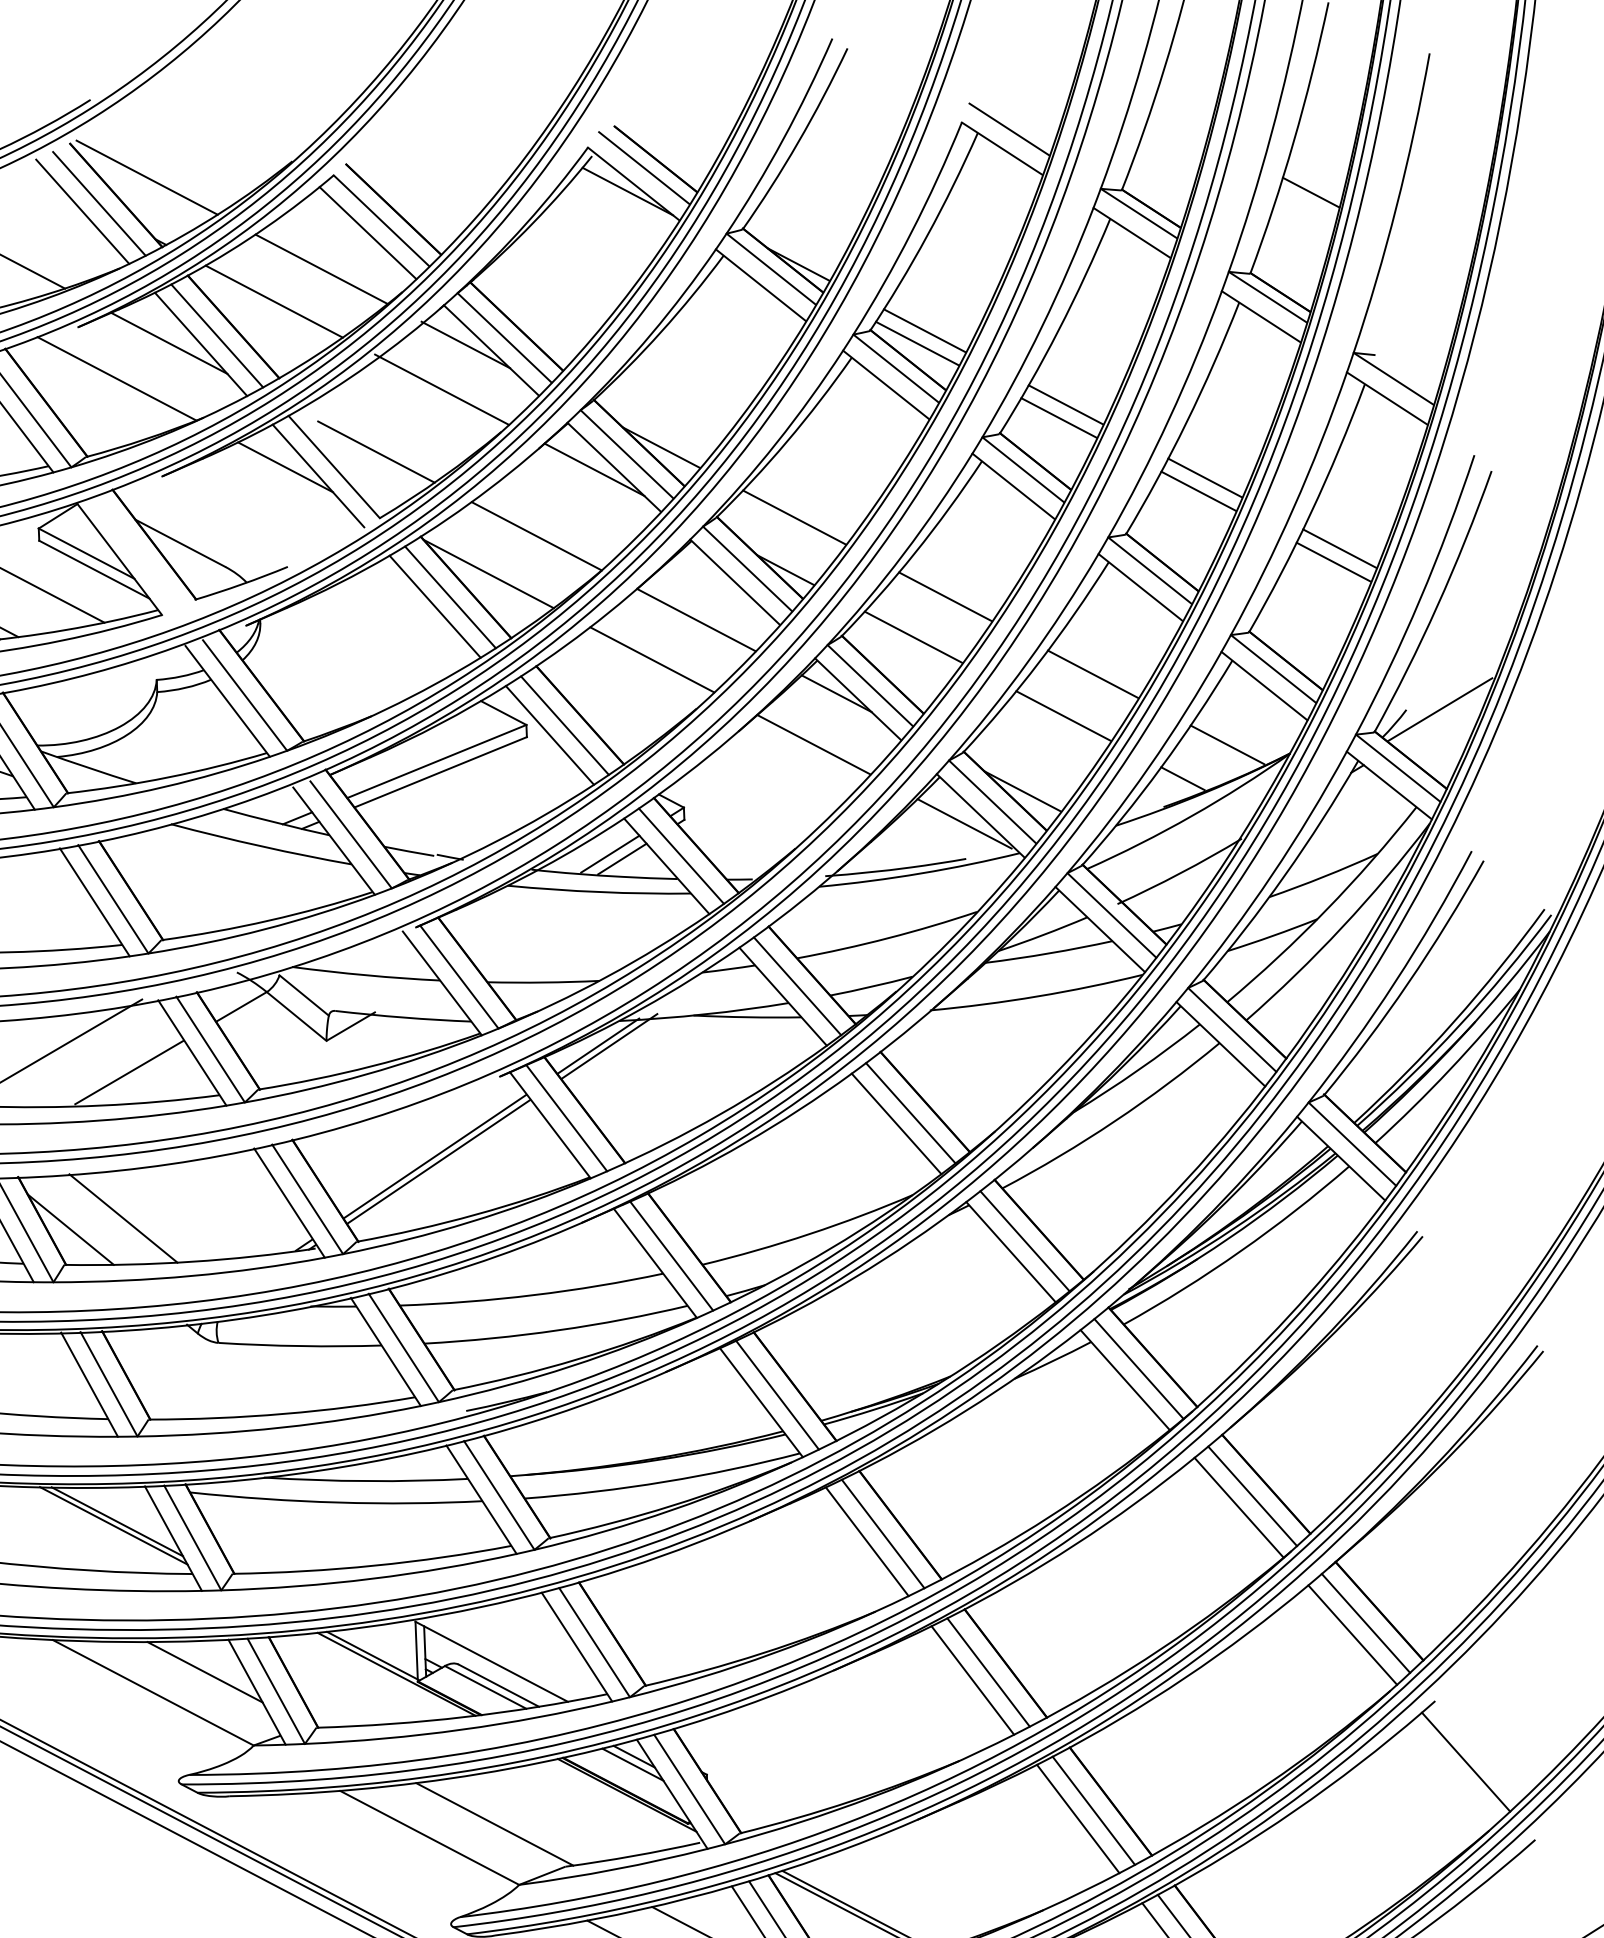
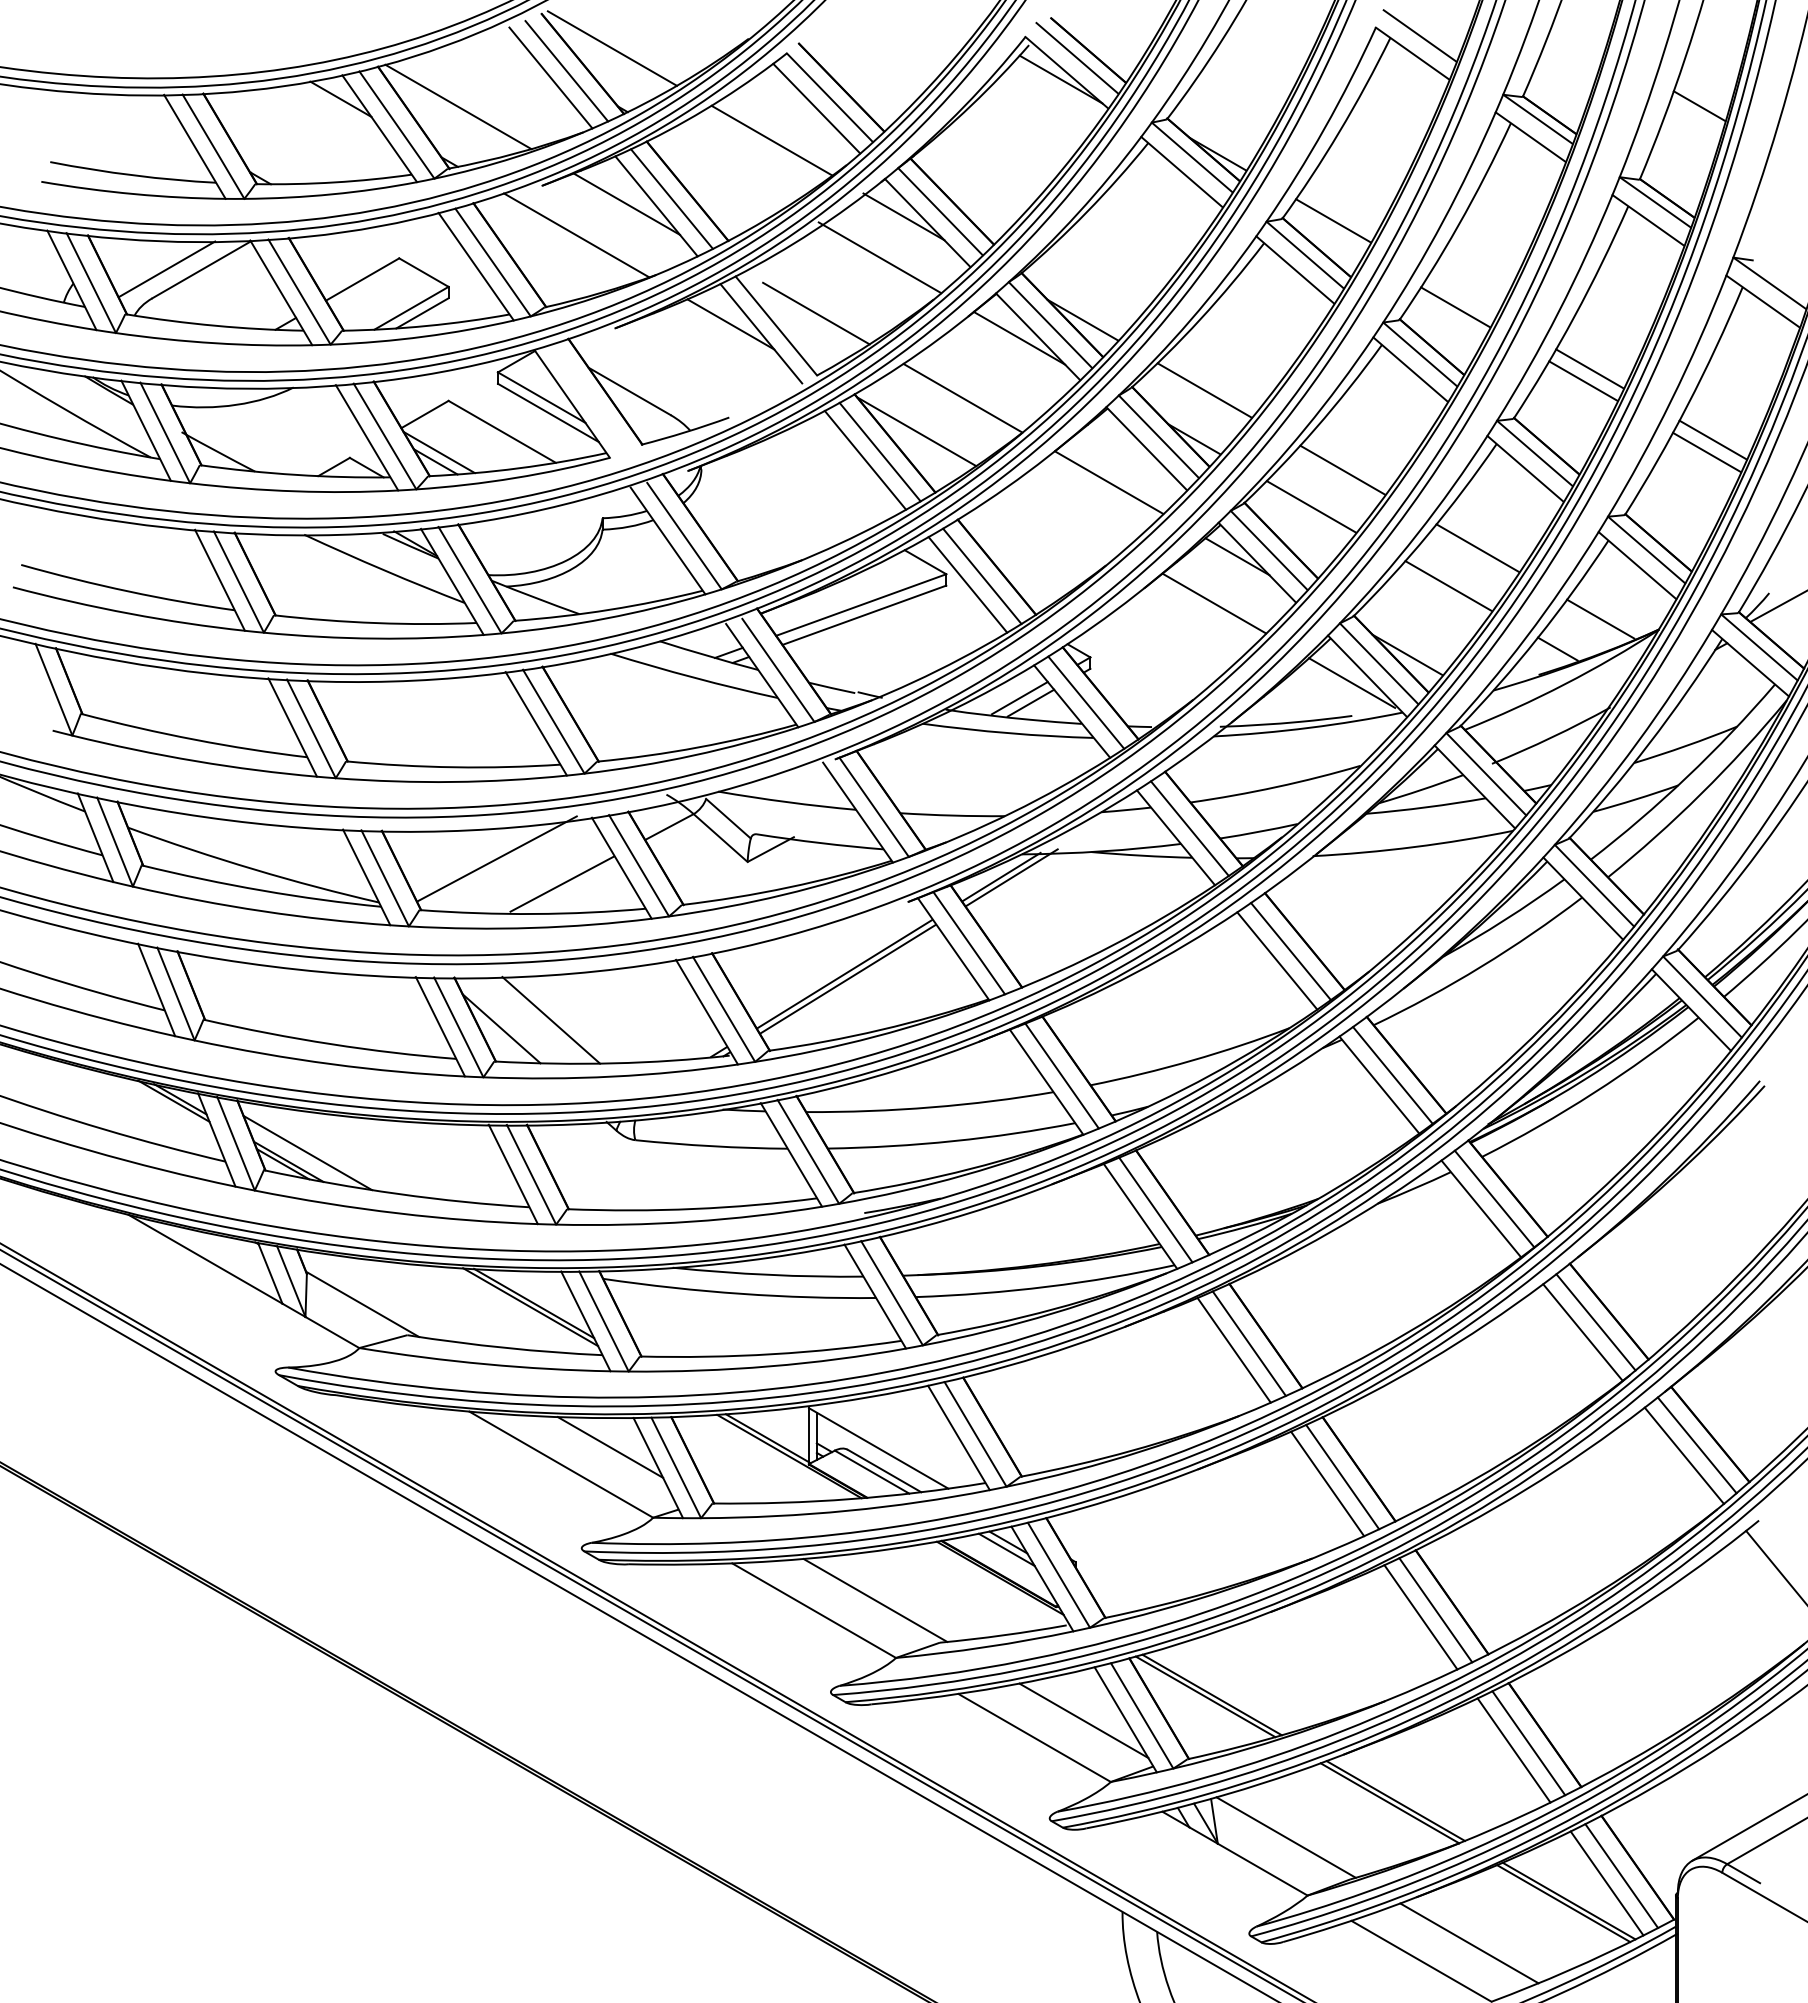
line: (274, 301) -> (726, 169), removed
line: (916, 343) -> (1325, 232), removed
line: (1065, 403) -> (1462, 294), removed
line: (652, 659) -> (1066, 517), removed

